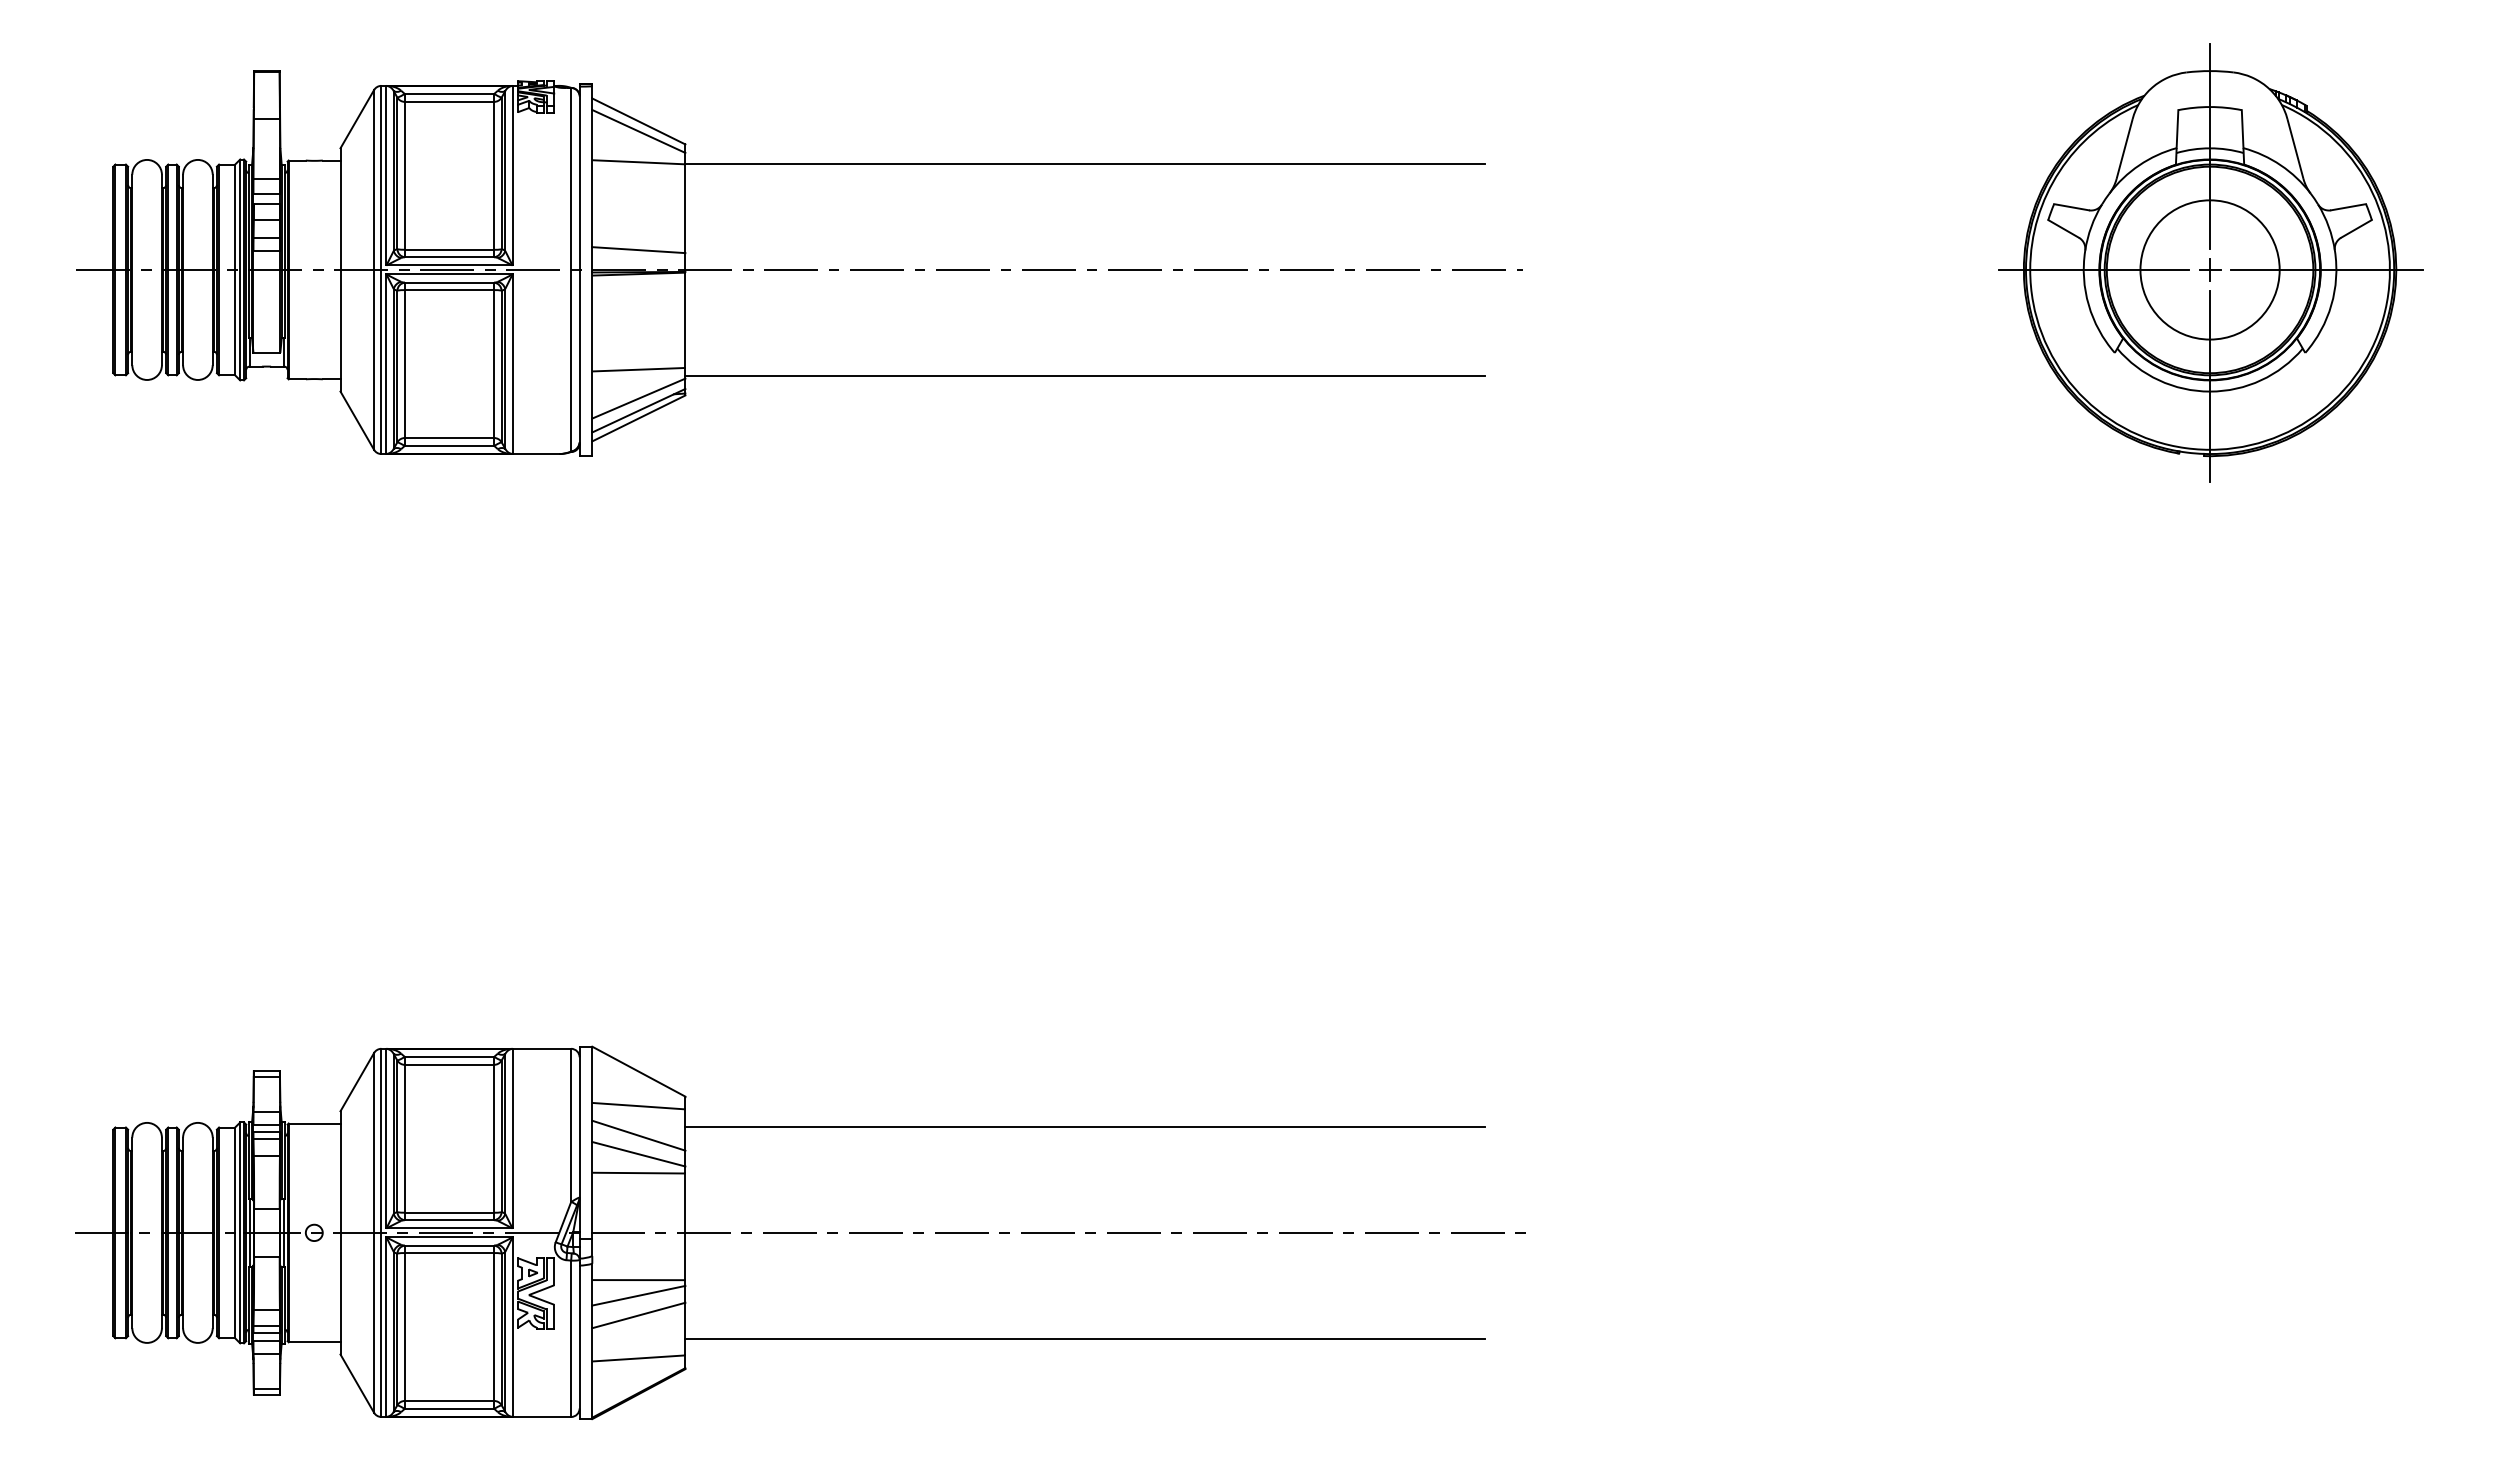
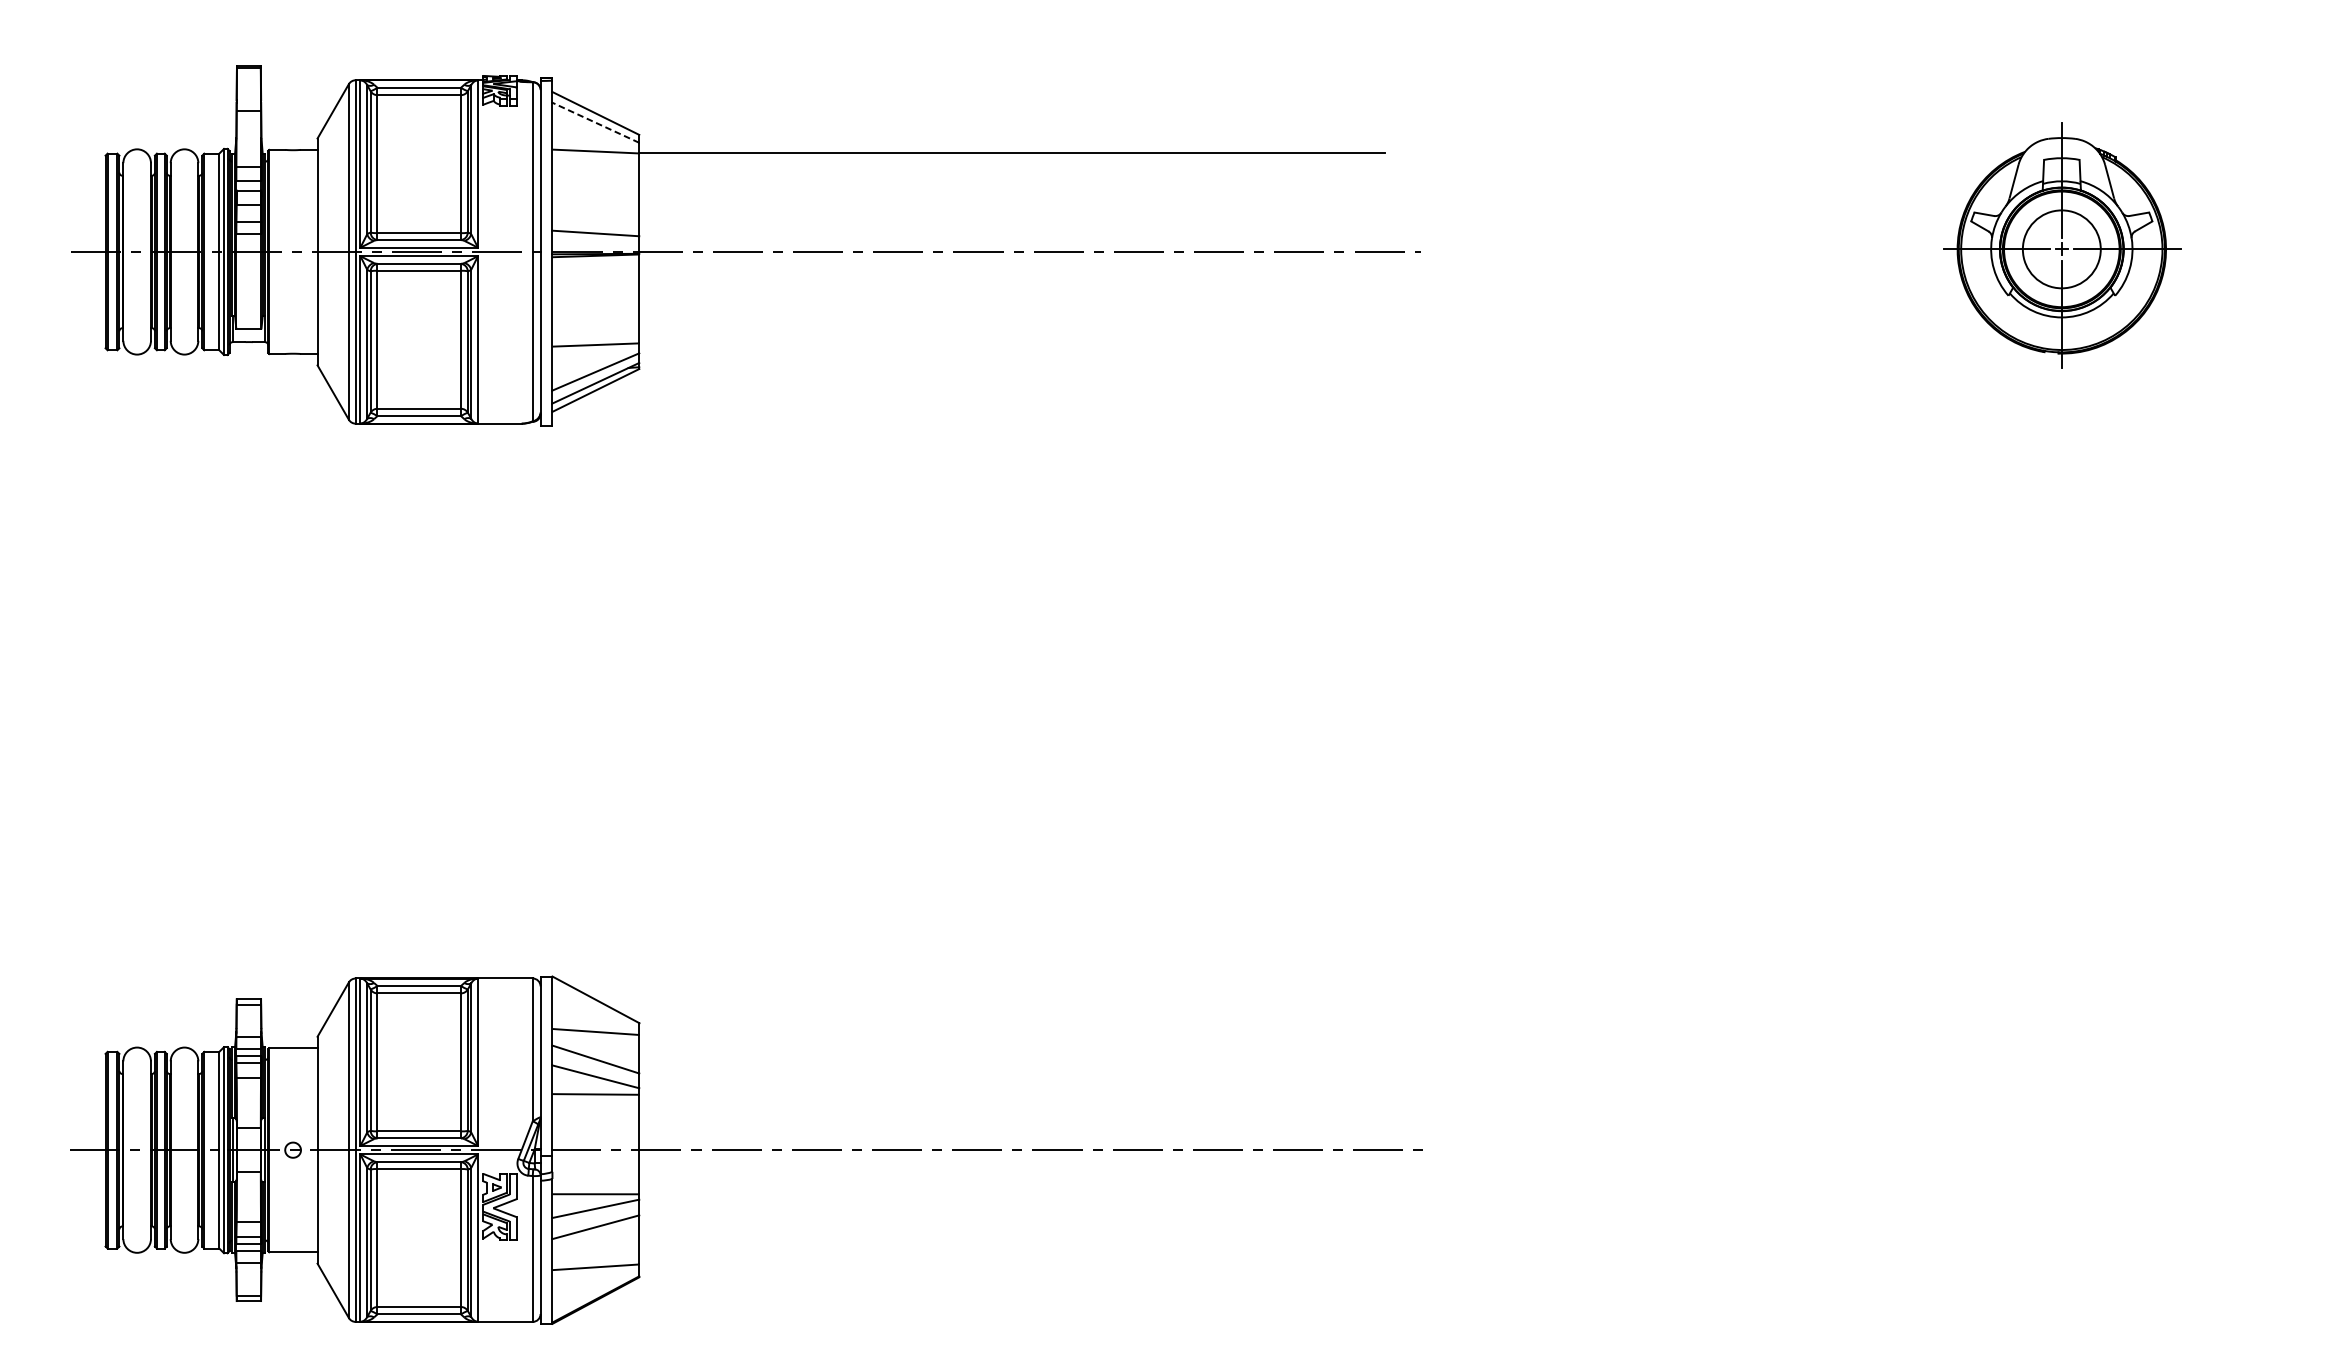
line: (638, 131) -> (595, 122), solid -> dashed
part: (2210, 262) -> (2061, 245), size x0.6
line: (1085, 375) -> (1012, 350), removed
line: (1085, 1127) -> (1012, 1051), removed
line: (1085, 1338) -> (1012, 1248), removed

